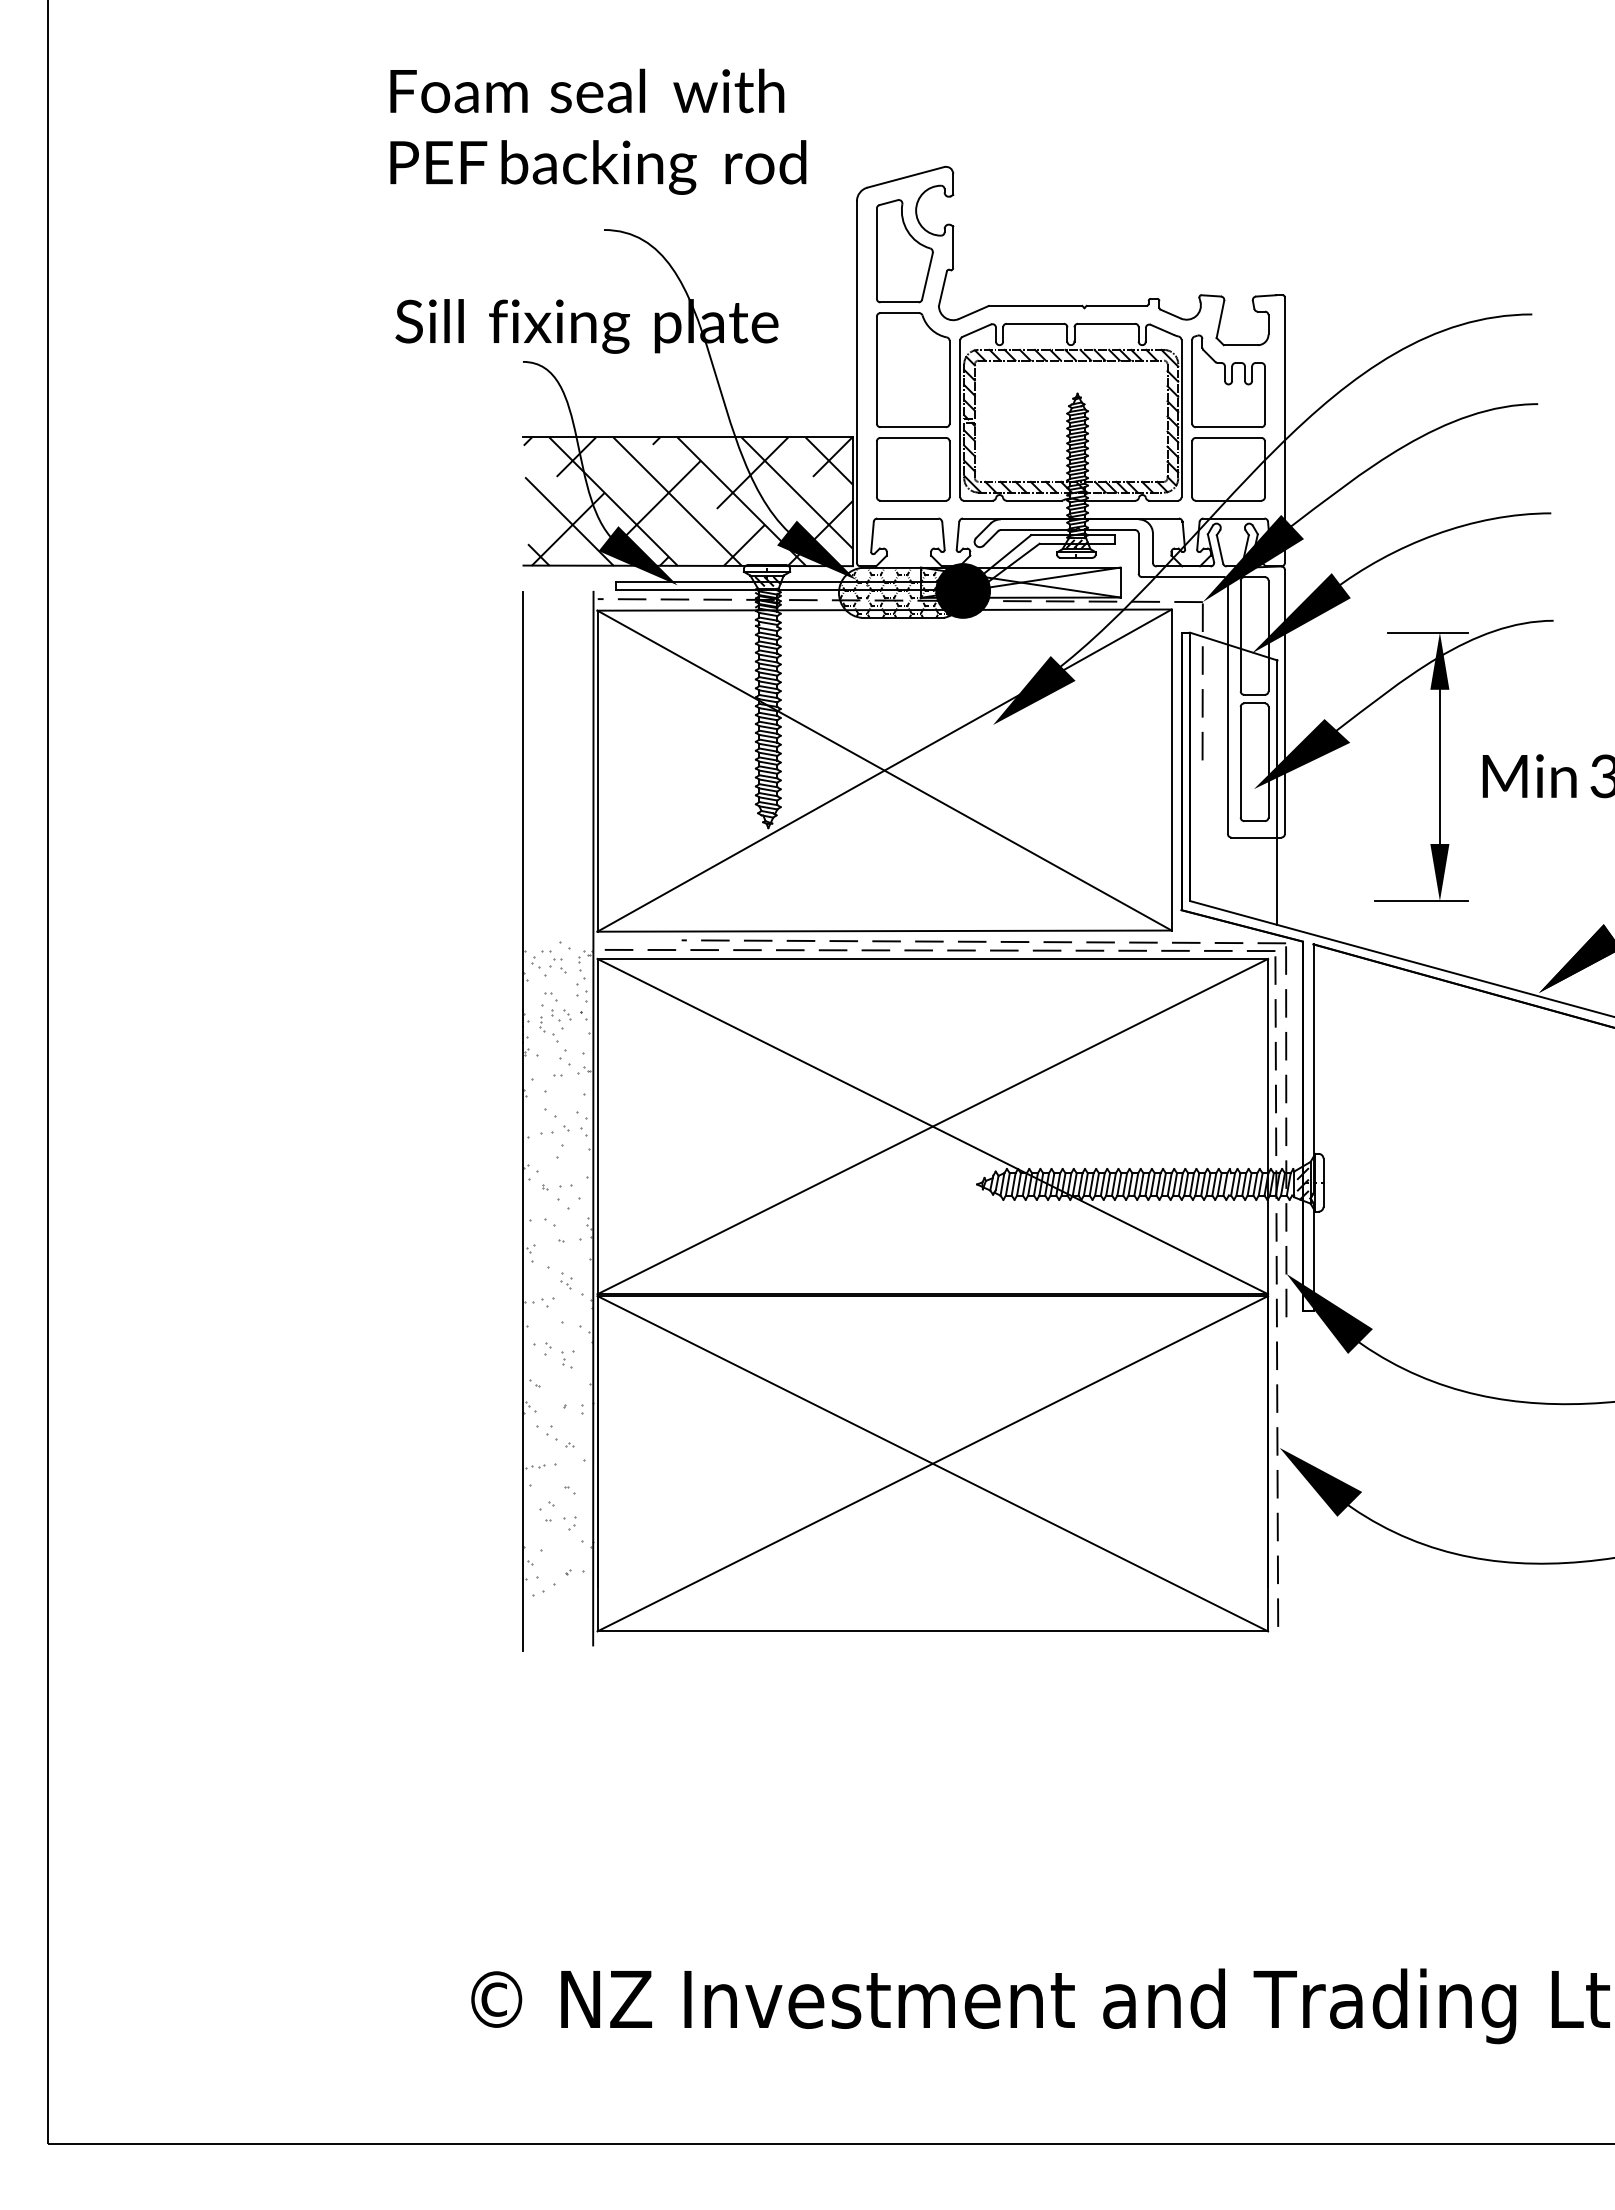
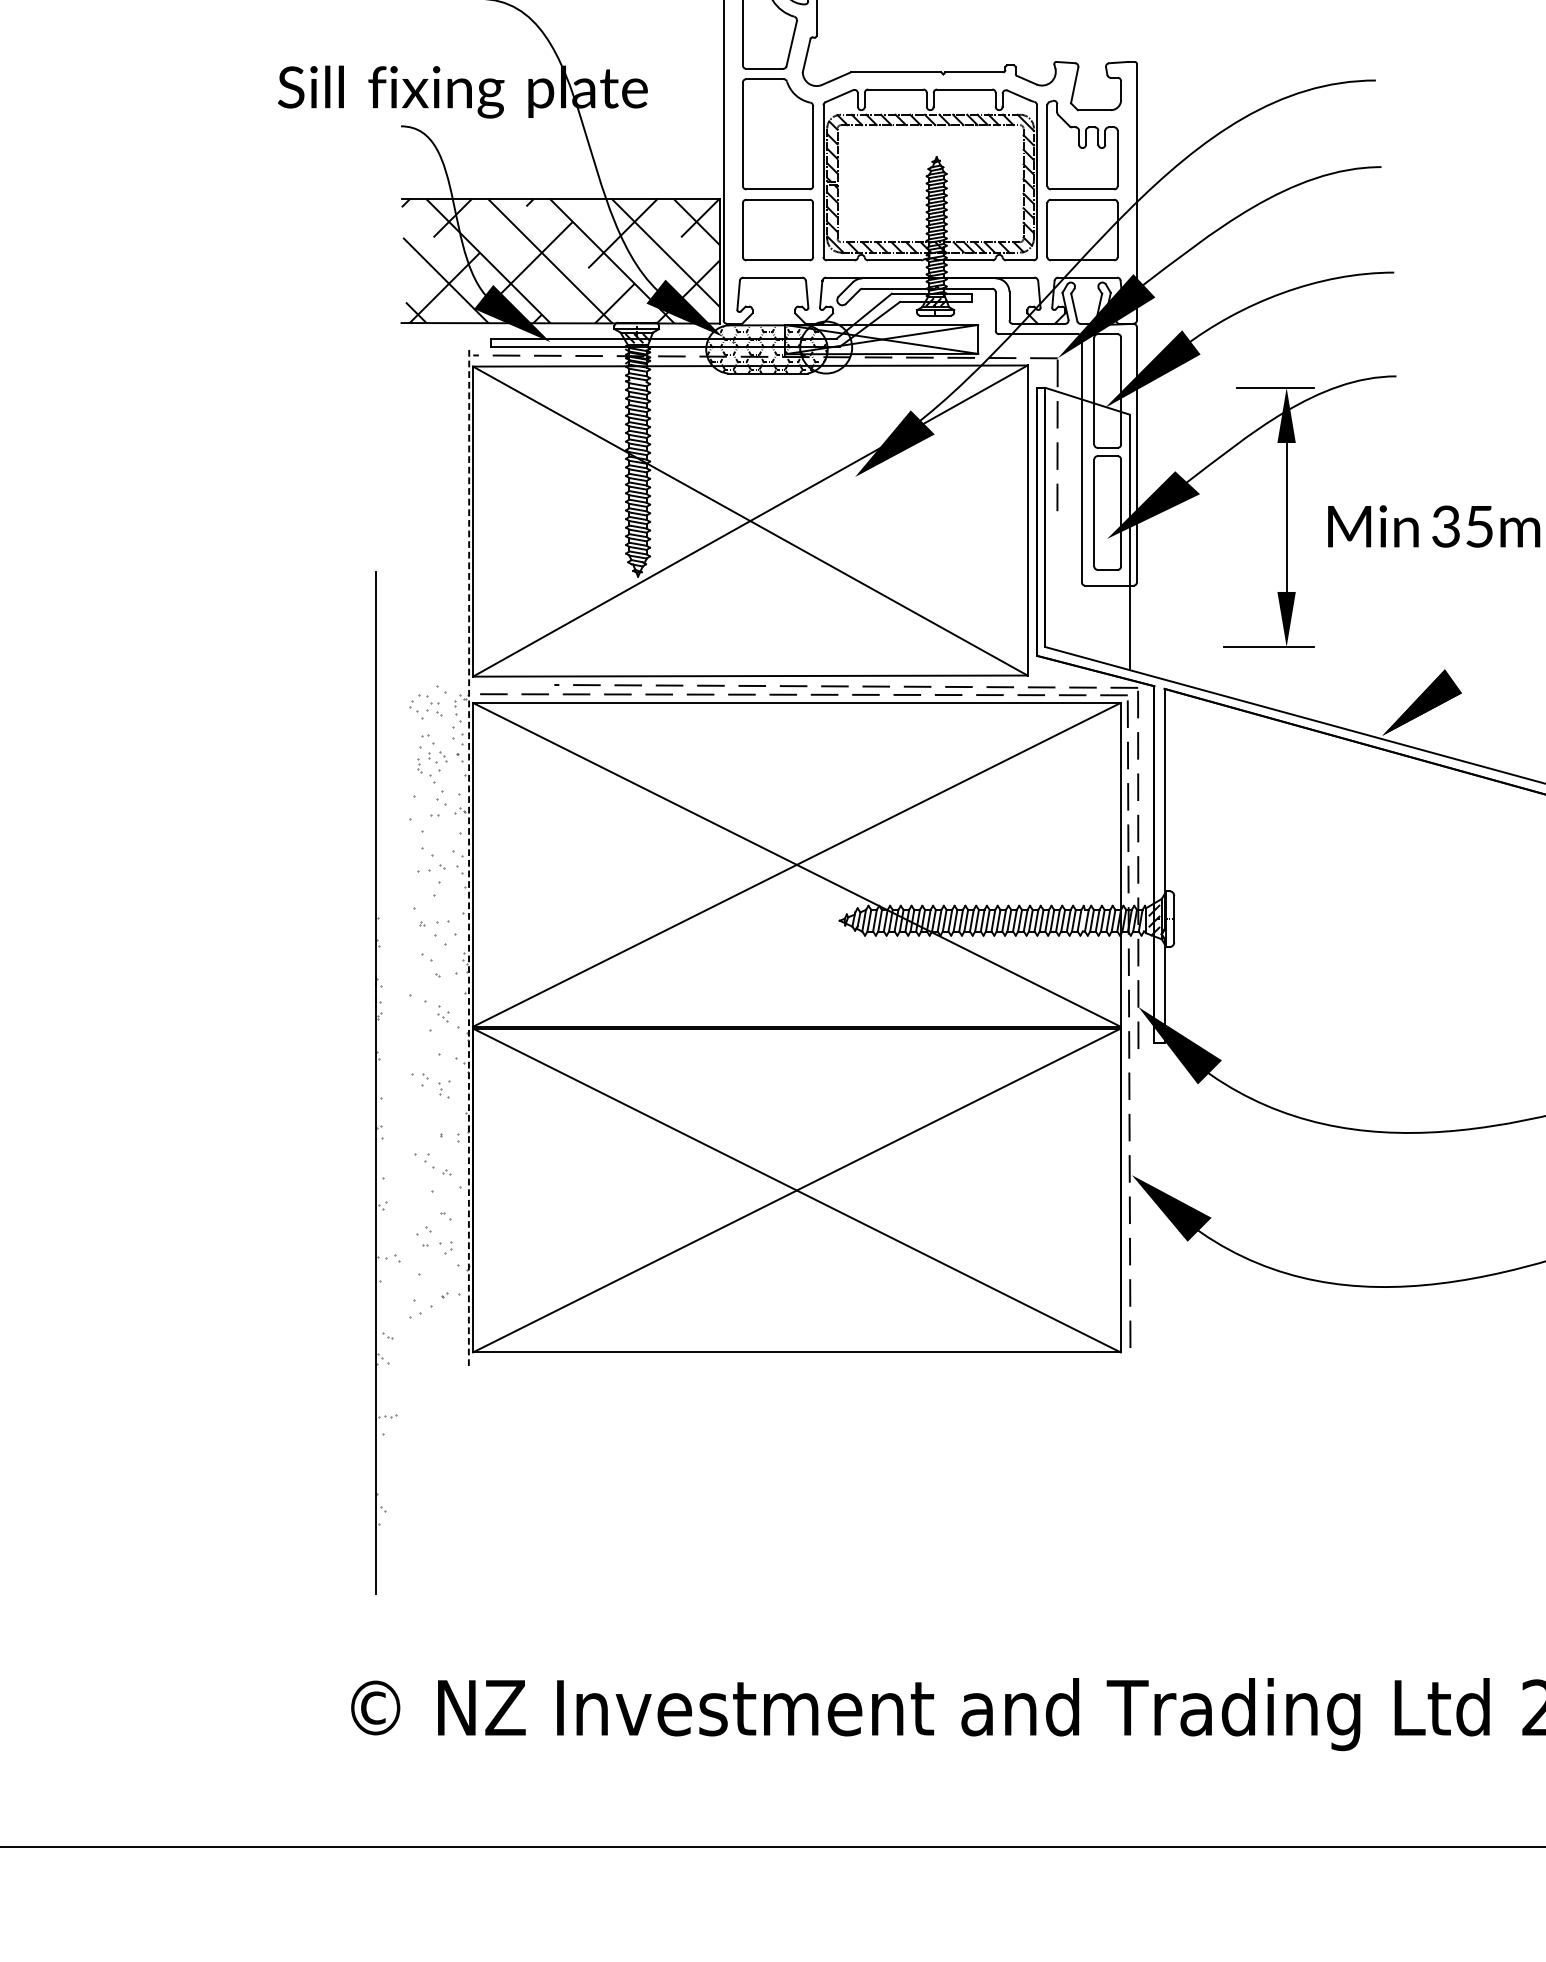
fill: (963, 590) -> (826, 347), removed
line: (593, 1118) -> (469, 857), solid -> dashed
part: (523, 1121) -> (376, 1083), moved

